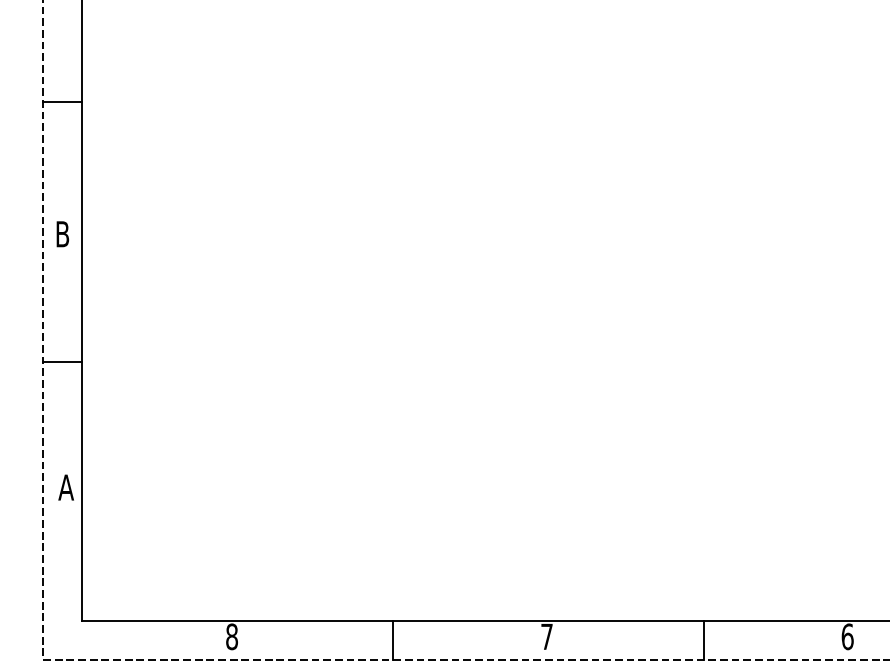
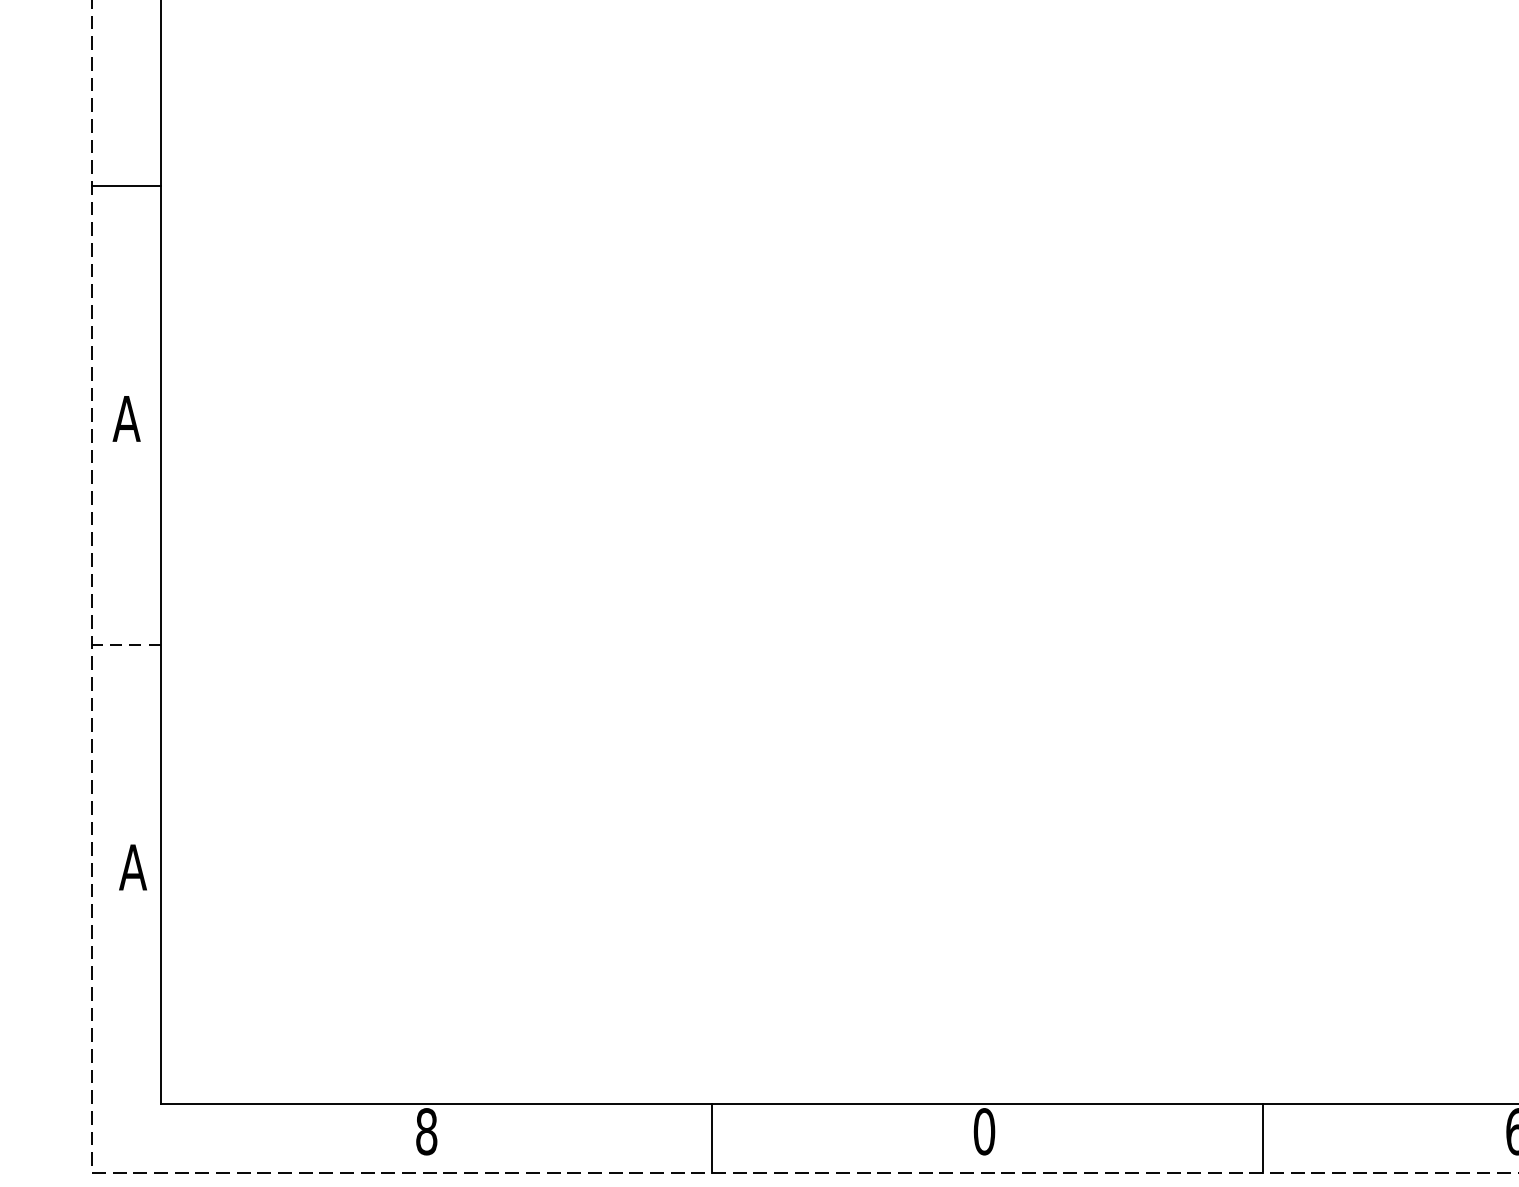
text: (62, 234) -> (126, 419), B -> A
line: (62, 361) -> (126, 644), solid -> dashed
text: (547, 636) -> (985, 1131), 7 -> 0

